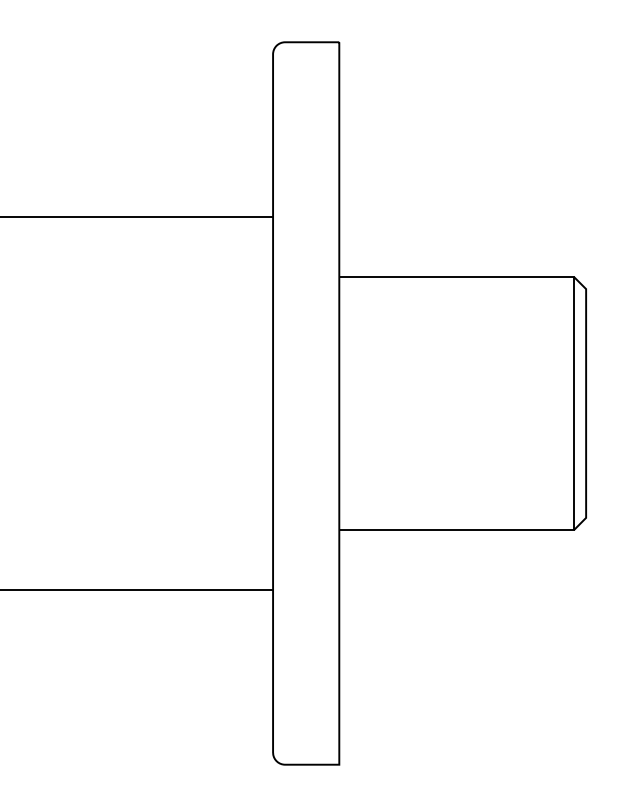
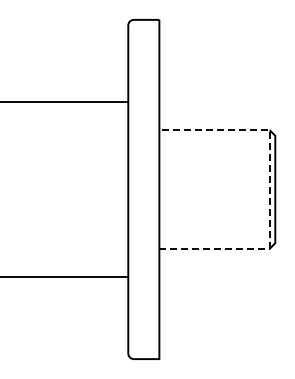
line: (573, 403) -> (269, 189), solid -> dashed

